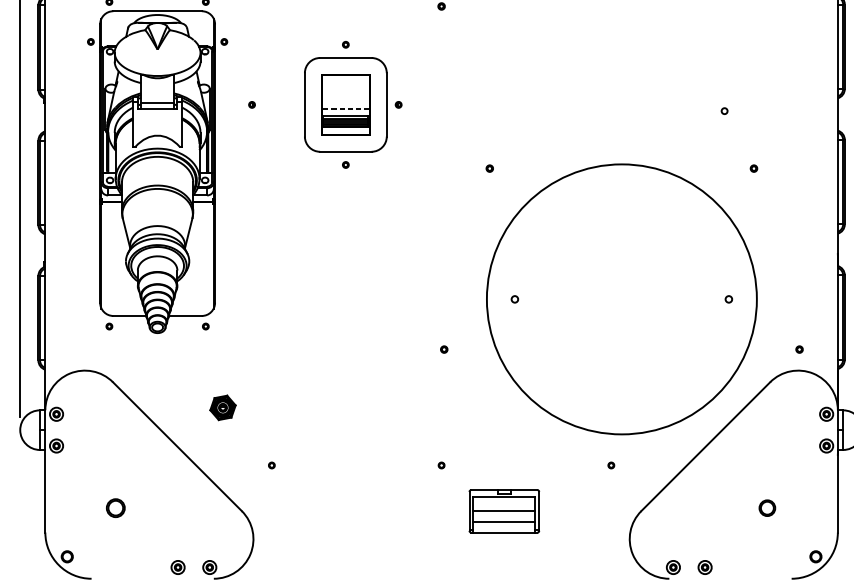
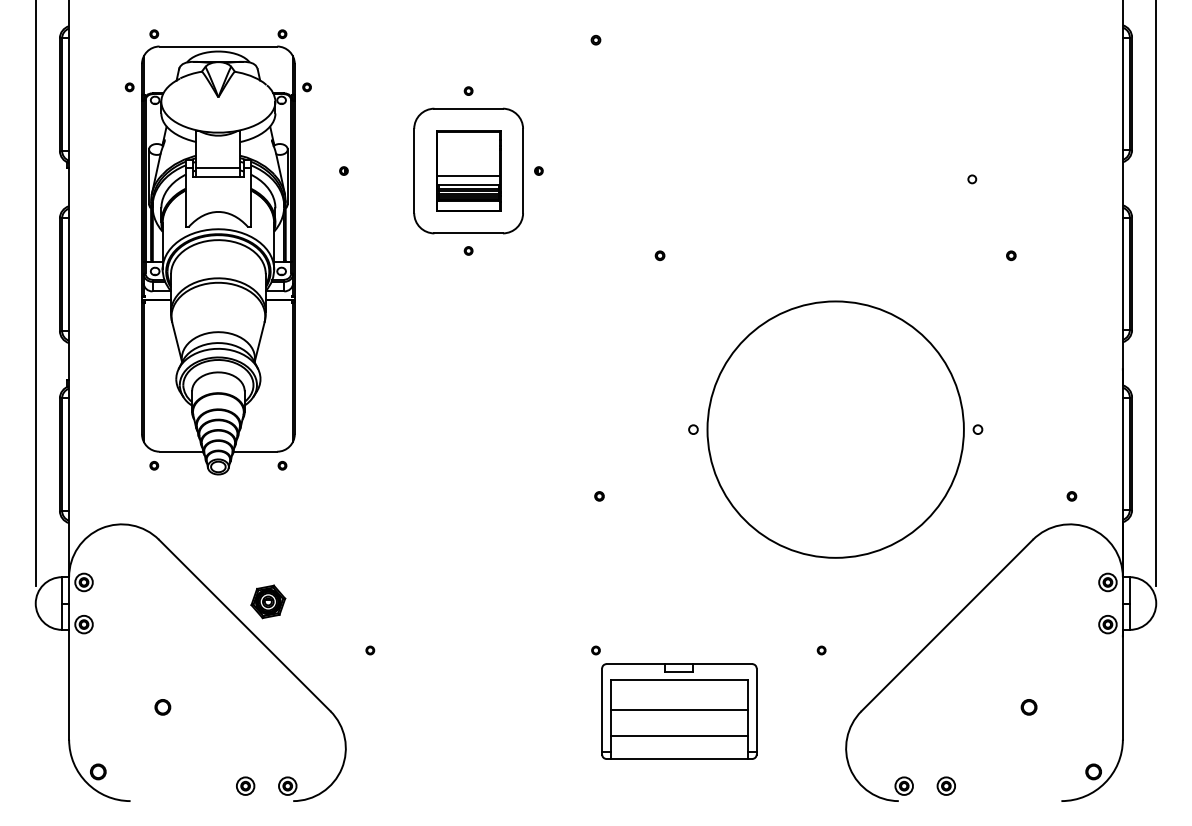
line: (345, 108) -> (468, 175), dashed -> solid
circle: (621, 299) -> (835, 429), size x0.71
part: (223, 407) -> (268, 601), moved
part: (115, 508) -> (162, 707), size x0.62
part: (766, 508) -> (1028, 707), size x0.71
part: (504, 511) -> (679, 711), size x1.67

